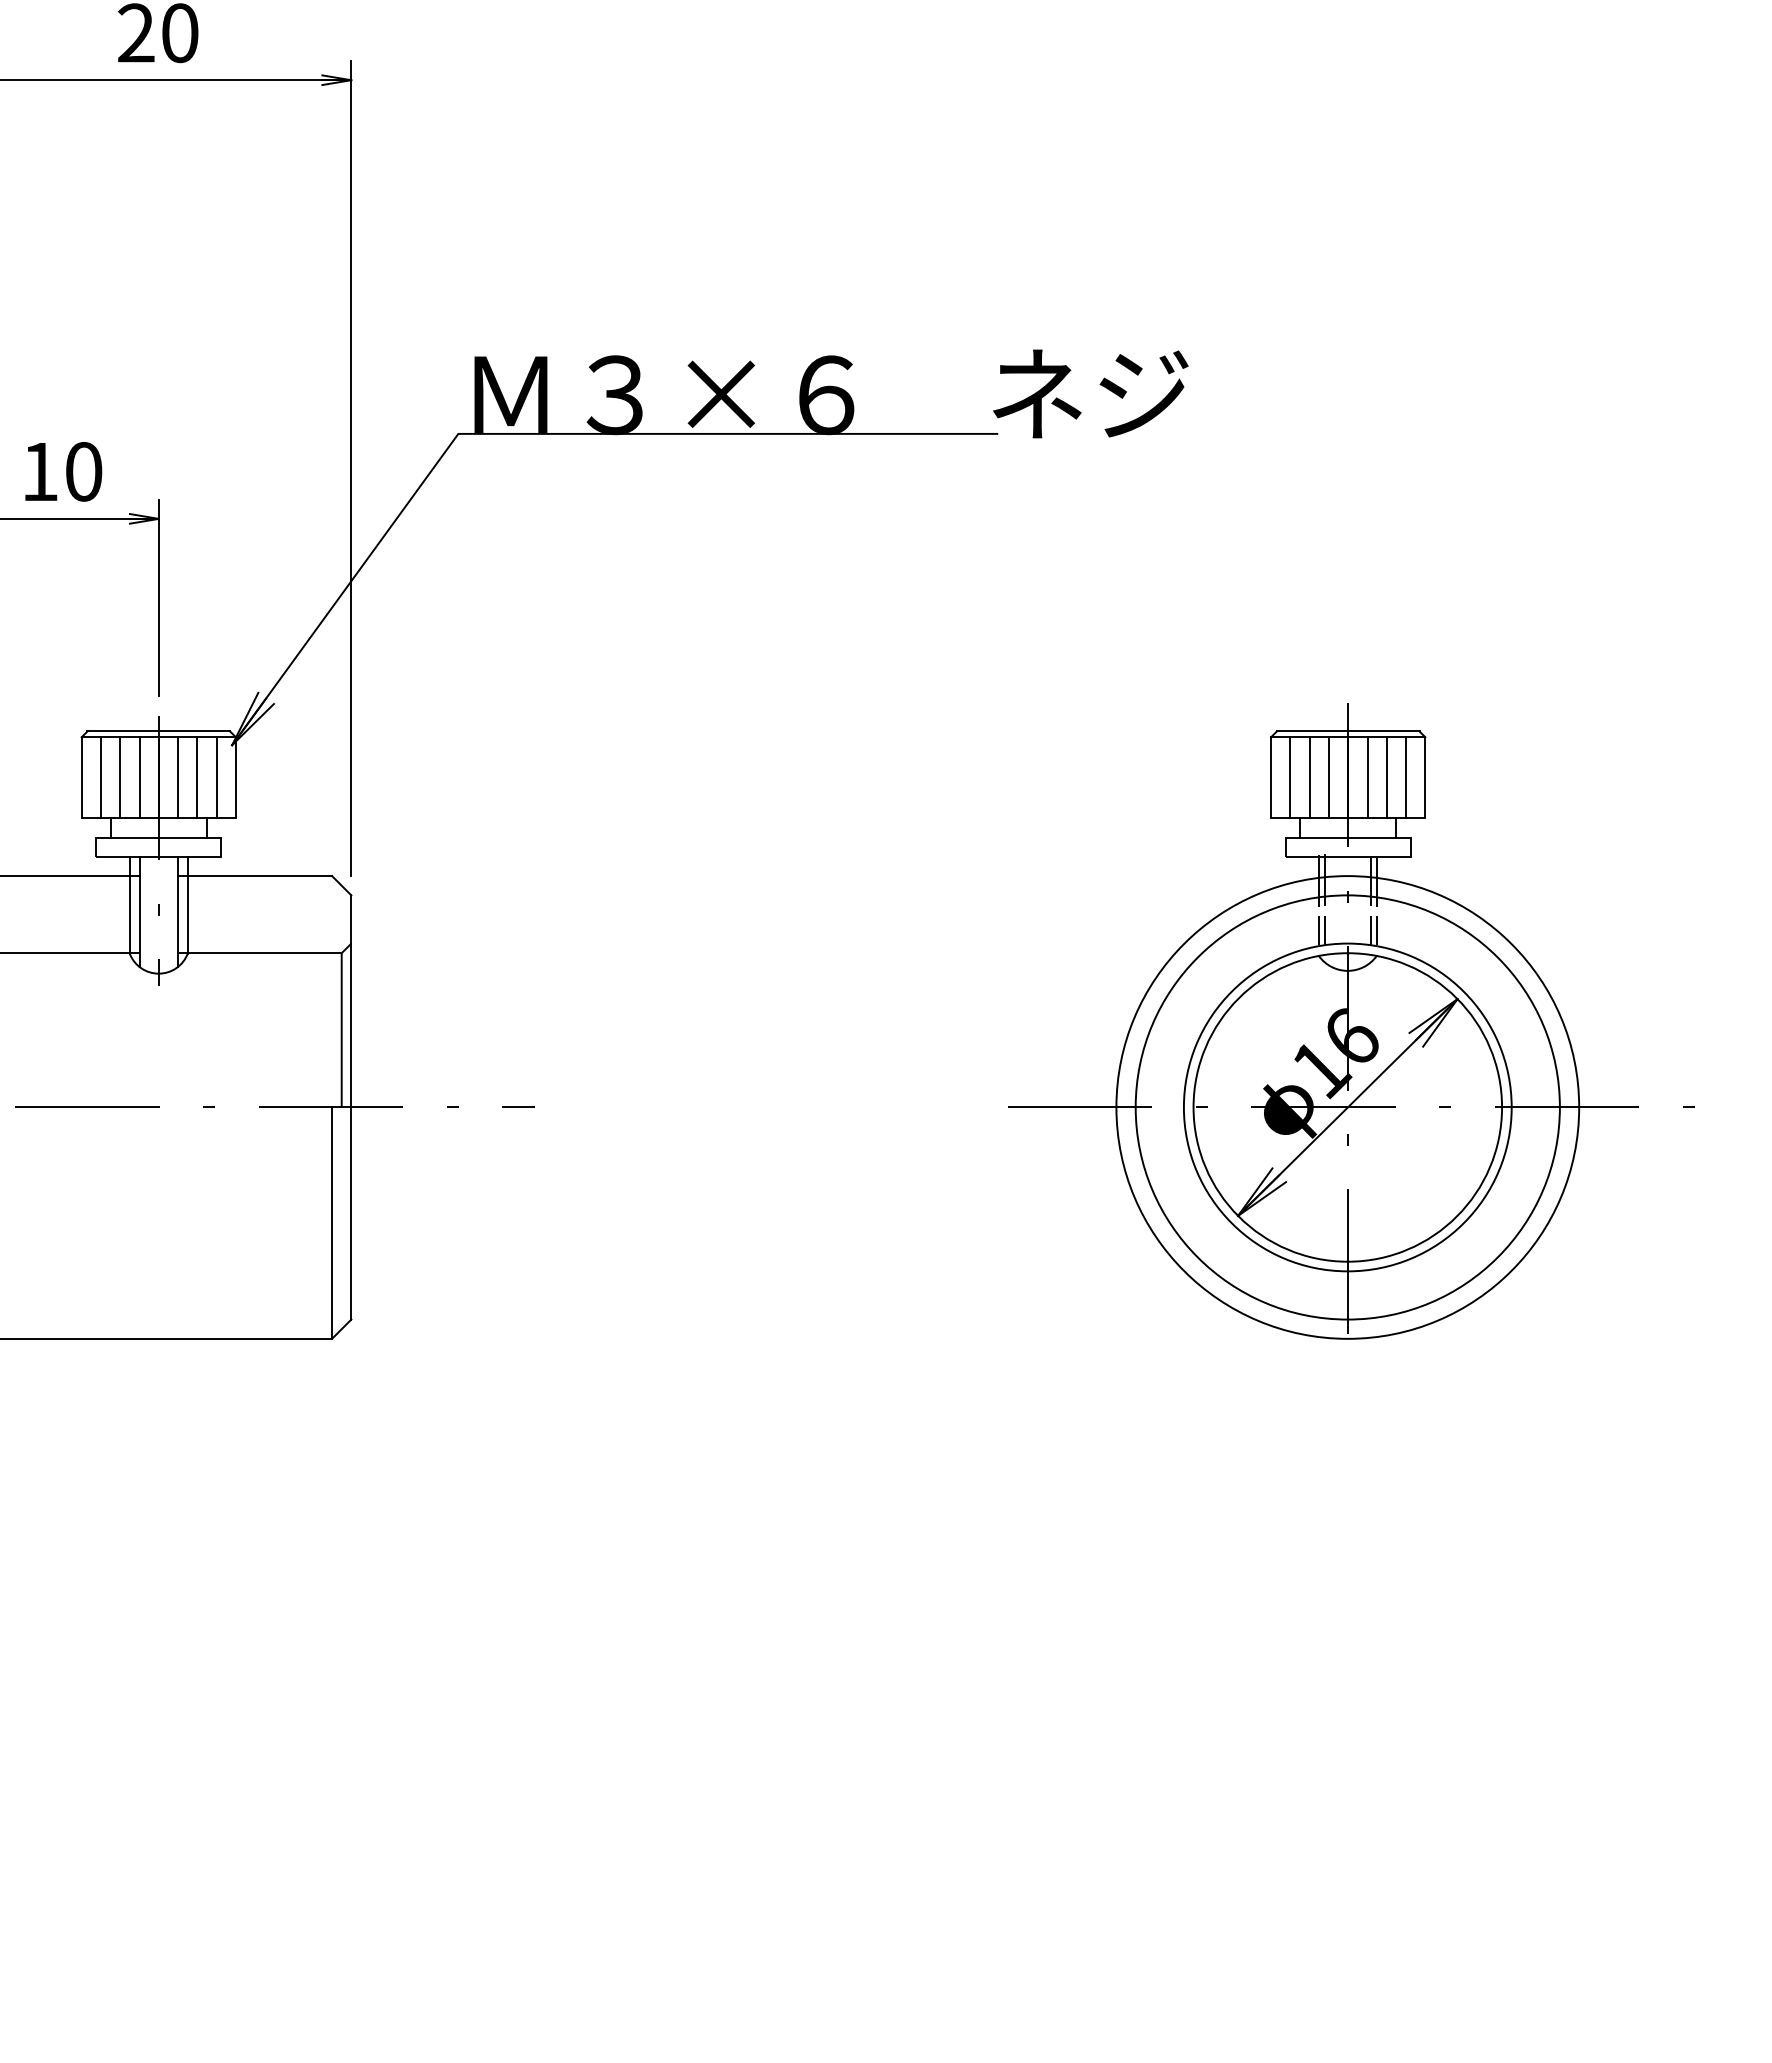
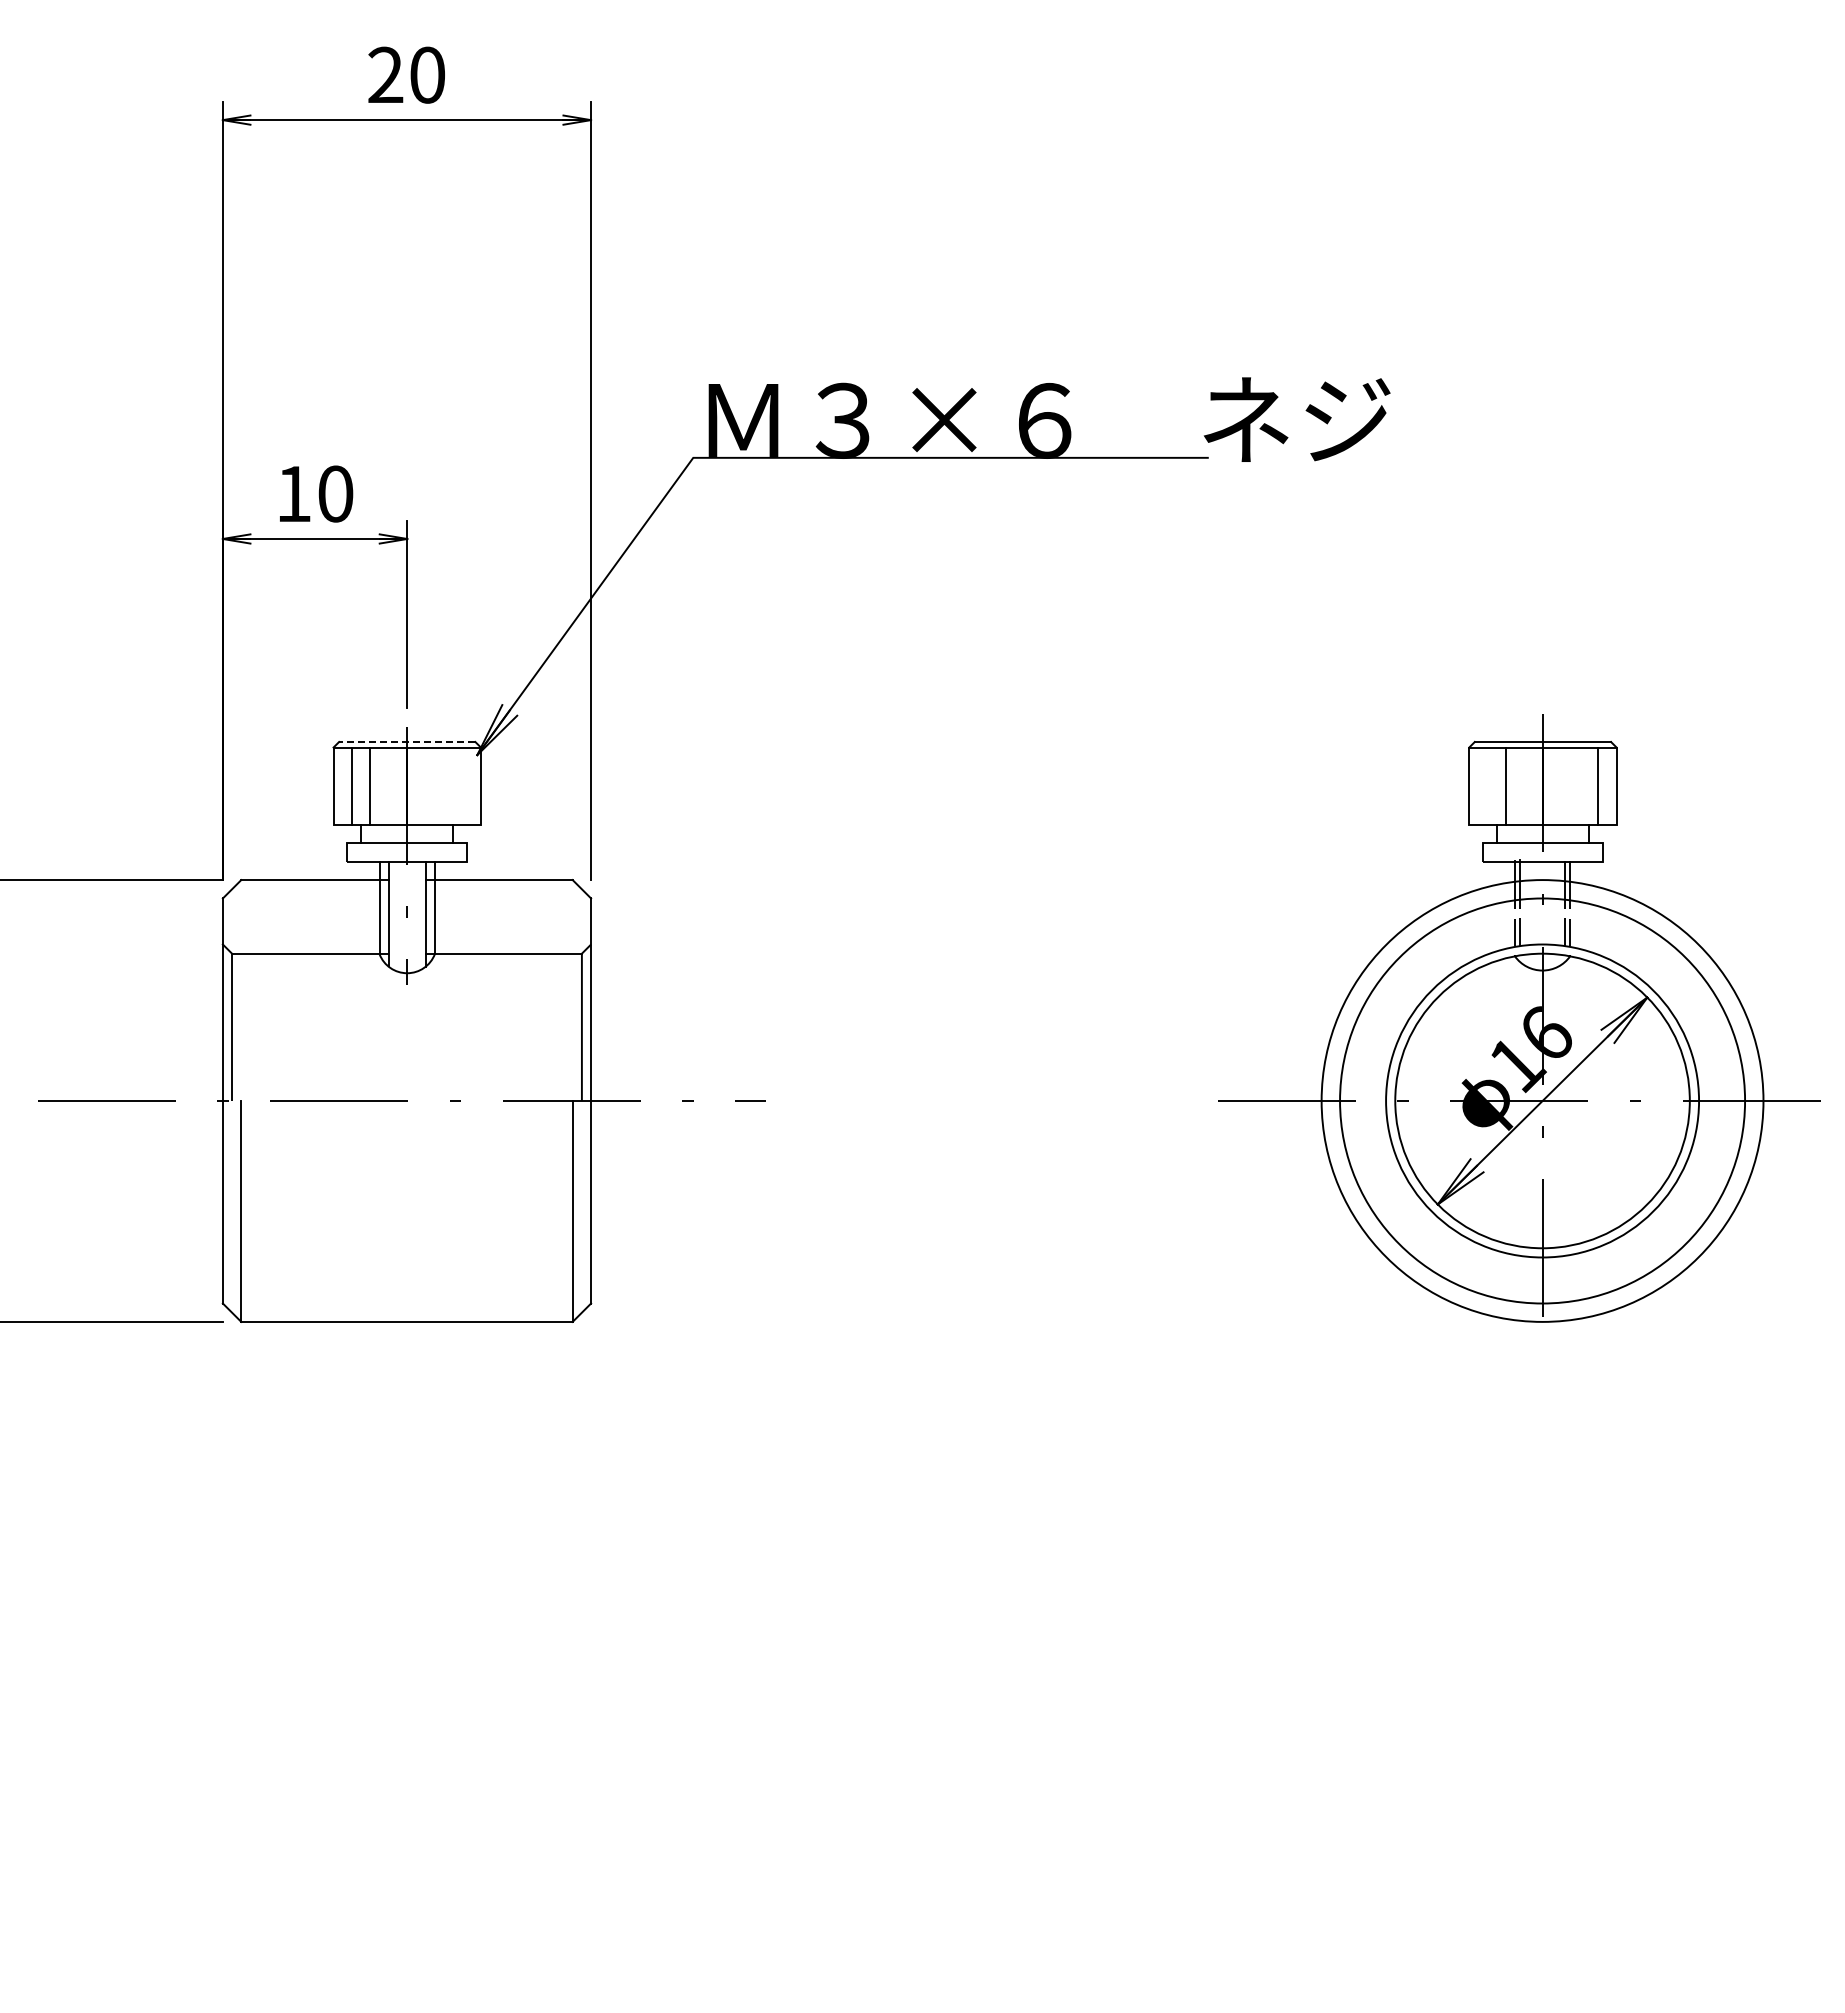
line: (158, 730) -> (406, 741), solid -> dashed
line: (139, 777) -> (388, 785), removed
line: (177, 777) -> (425, 785), removed
line: (197, 777) -> (444, 785), removed
line: (216, 777) -> (462, 785), removed
line: (1290, 777) -> (1487, 785), removed
line: (1328, 777) -> (1524, 785), removed
line: (1367, 777) -> (1561, 785), removed
line: (1386, 777) -> (1579, 785), removed

